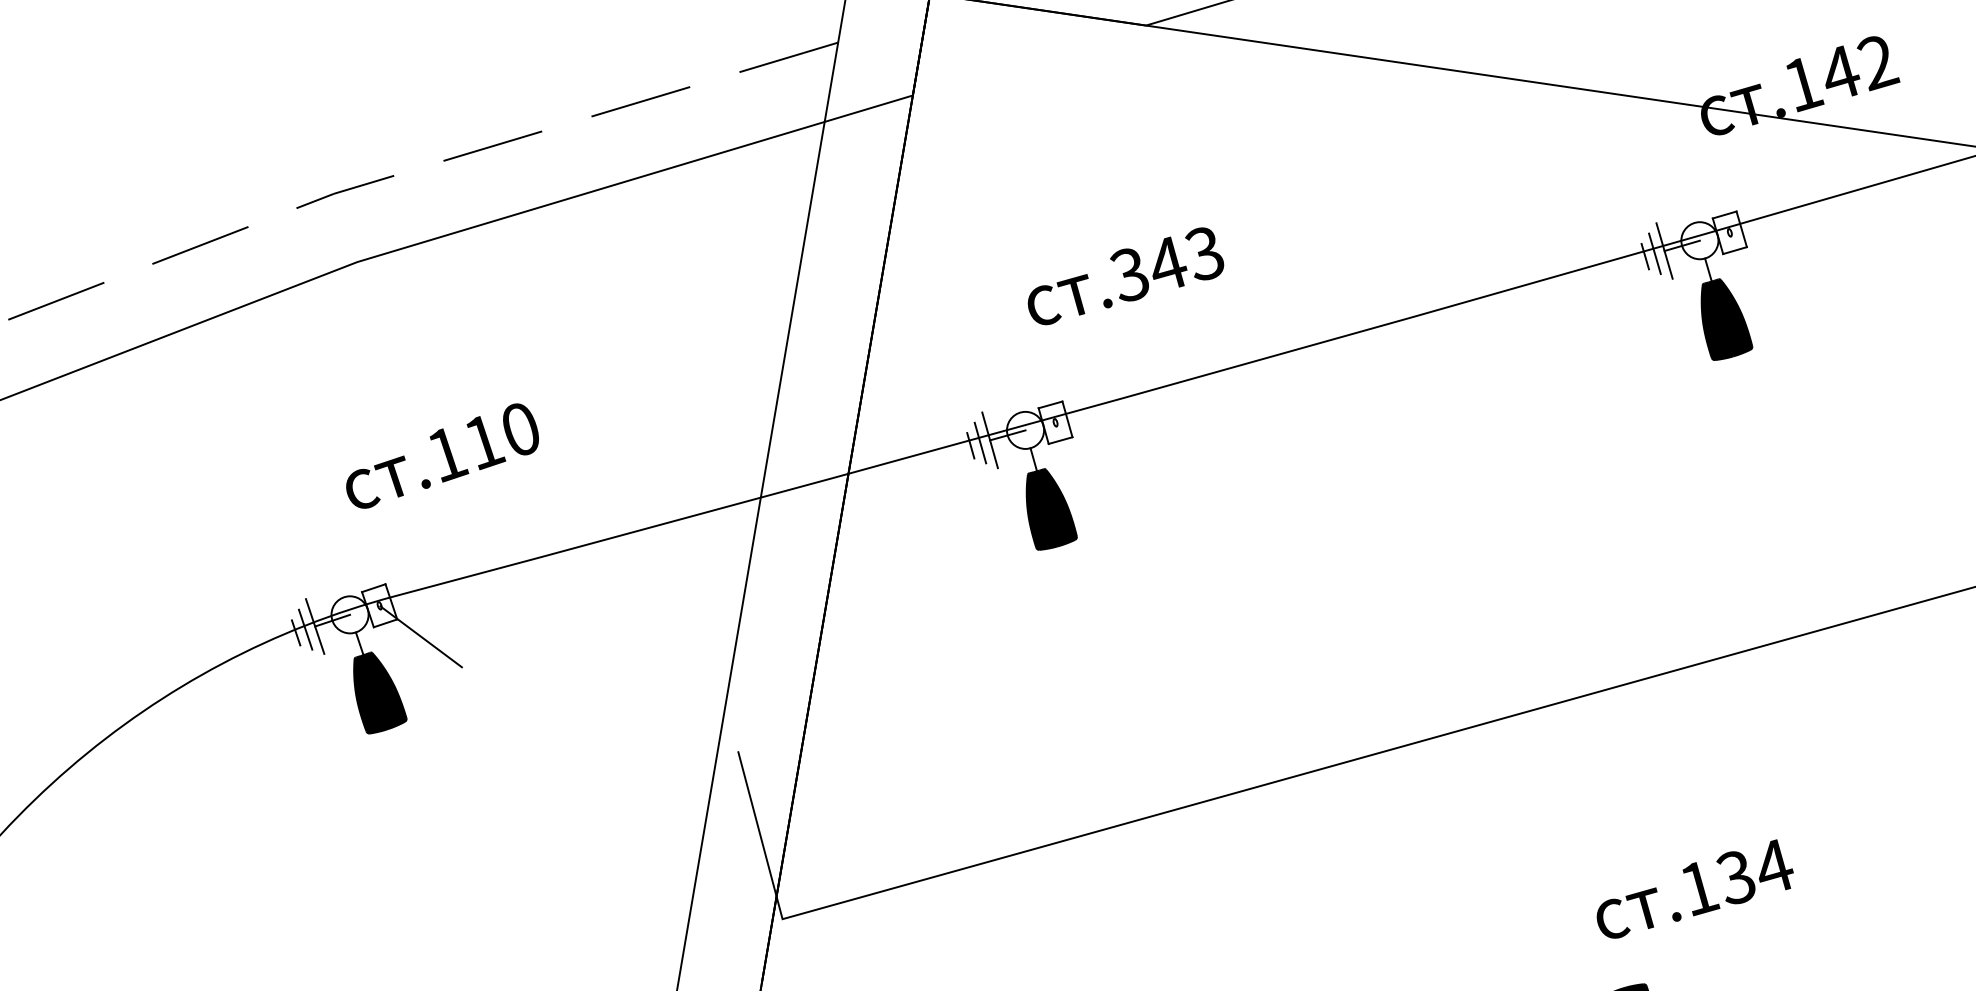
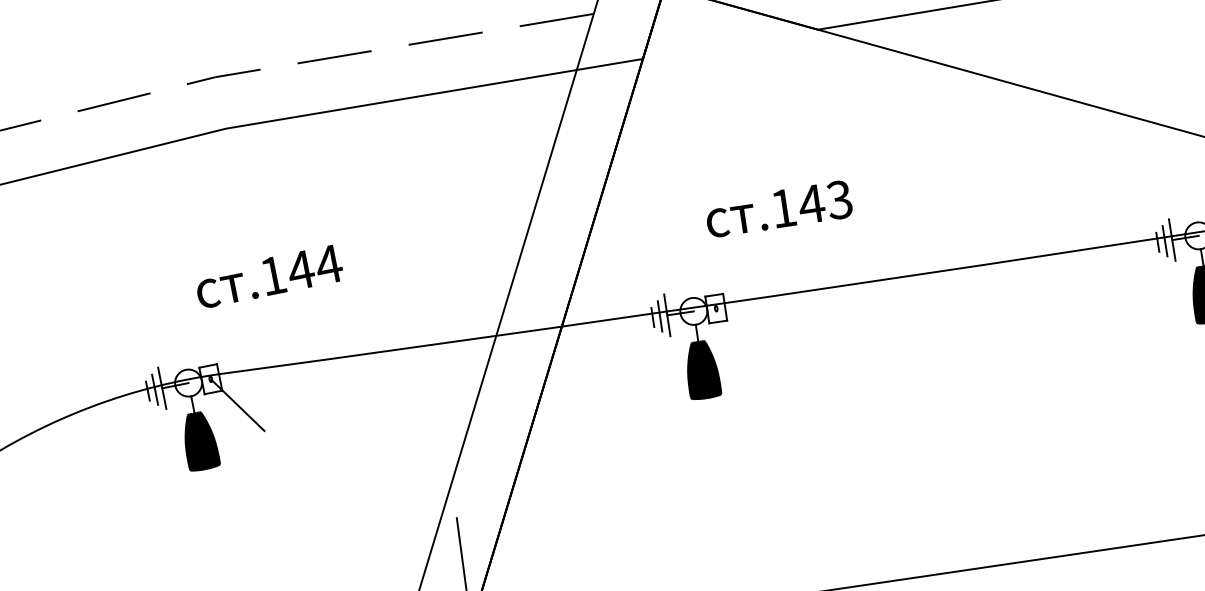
text: (1130, 275) -> (783, 209), .343 -> .143
text: (503, 435) -> (315, 267), .110 -> .144

